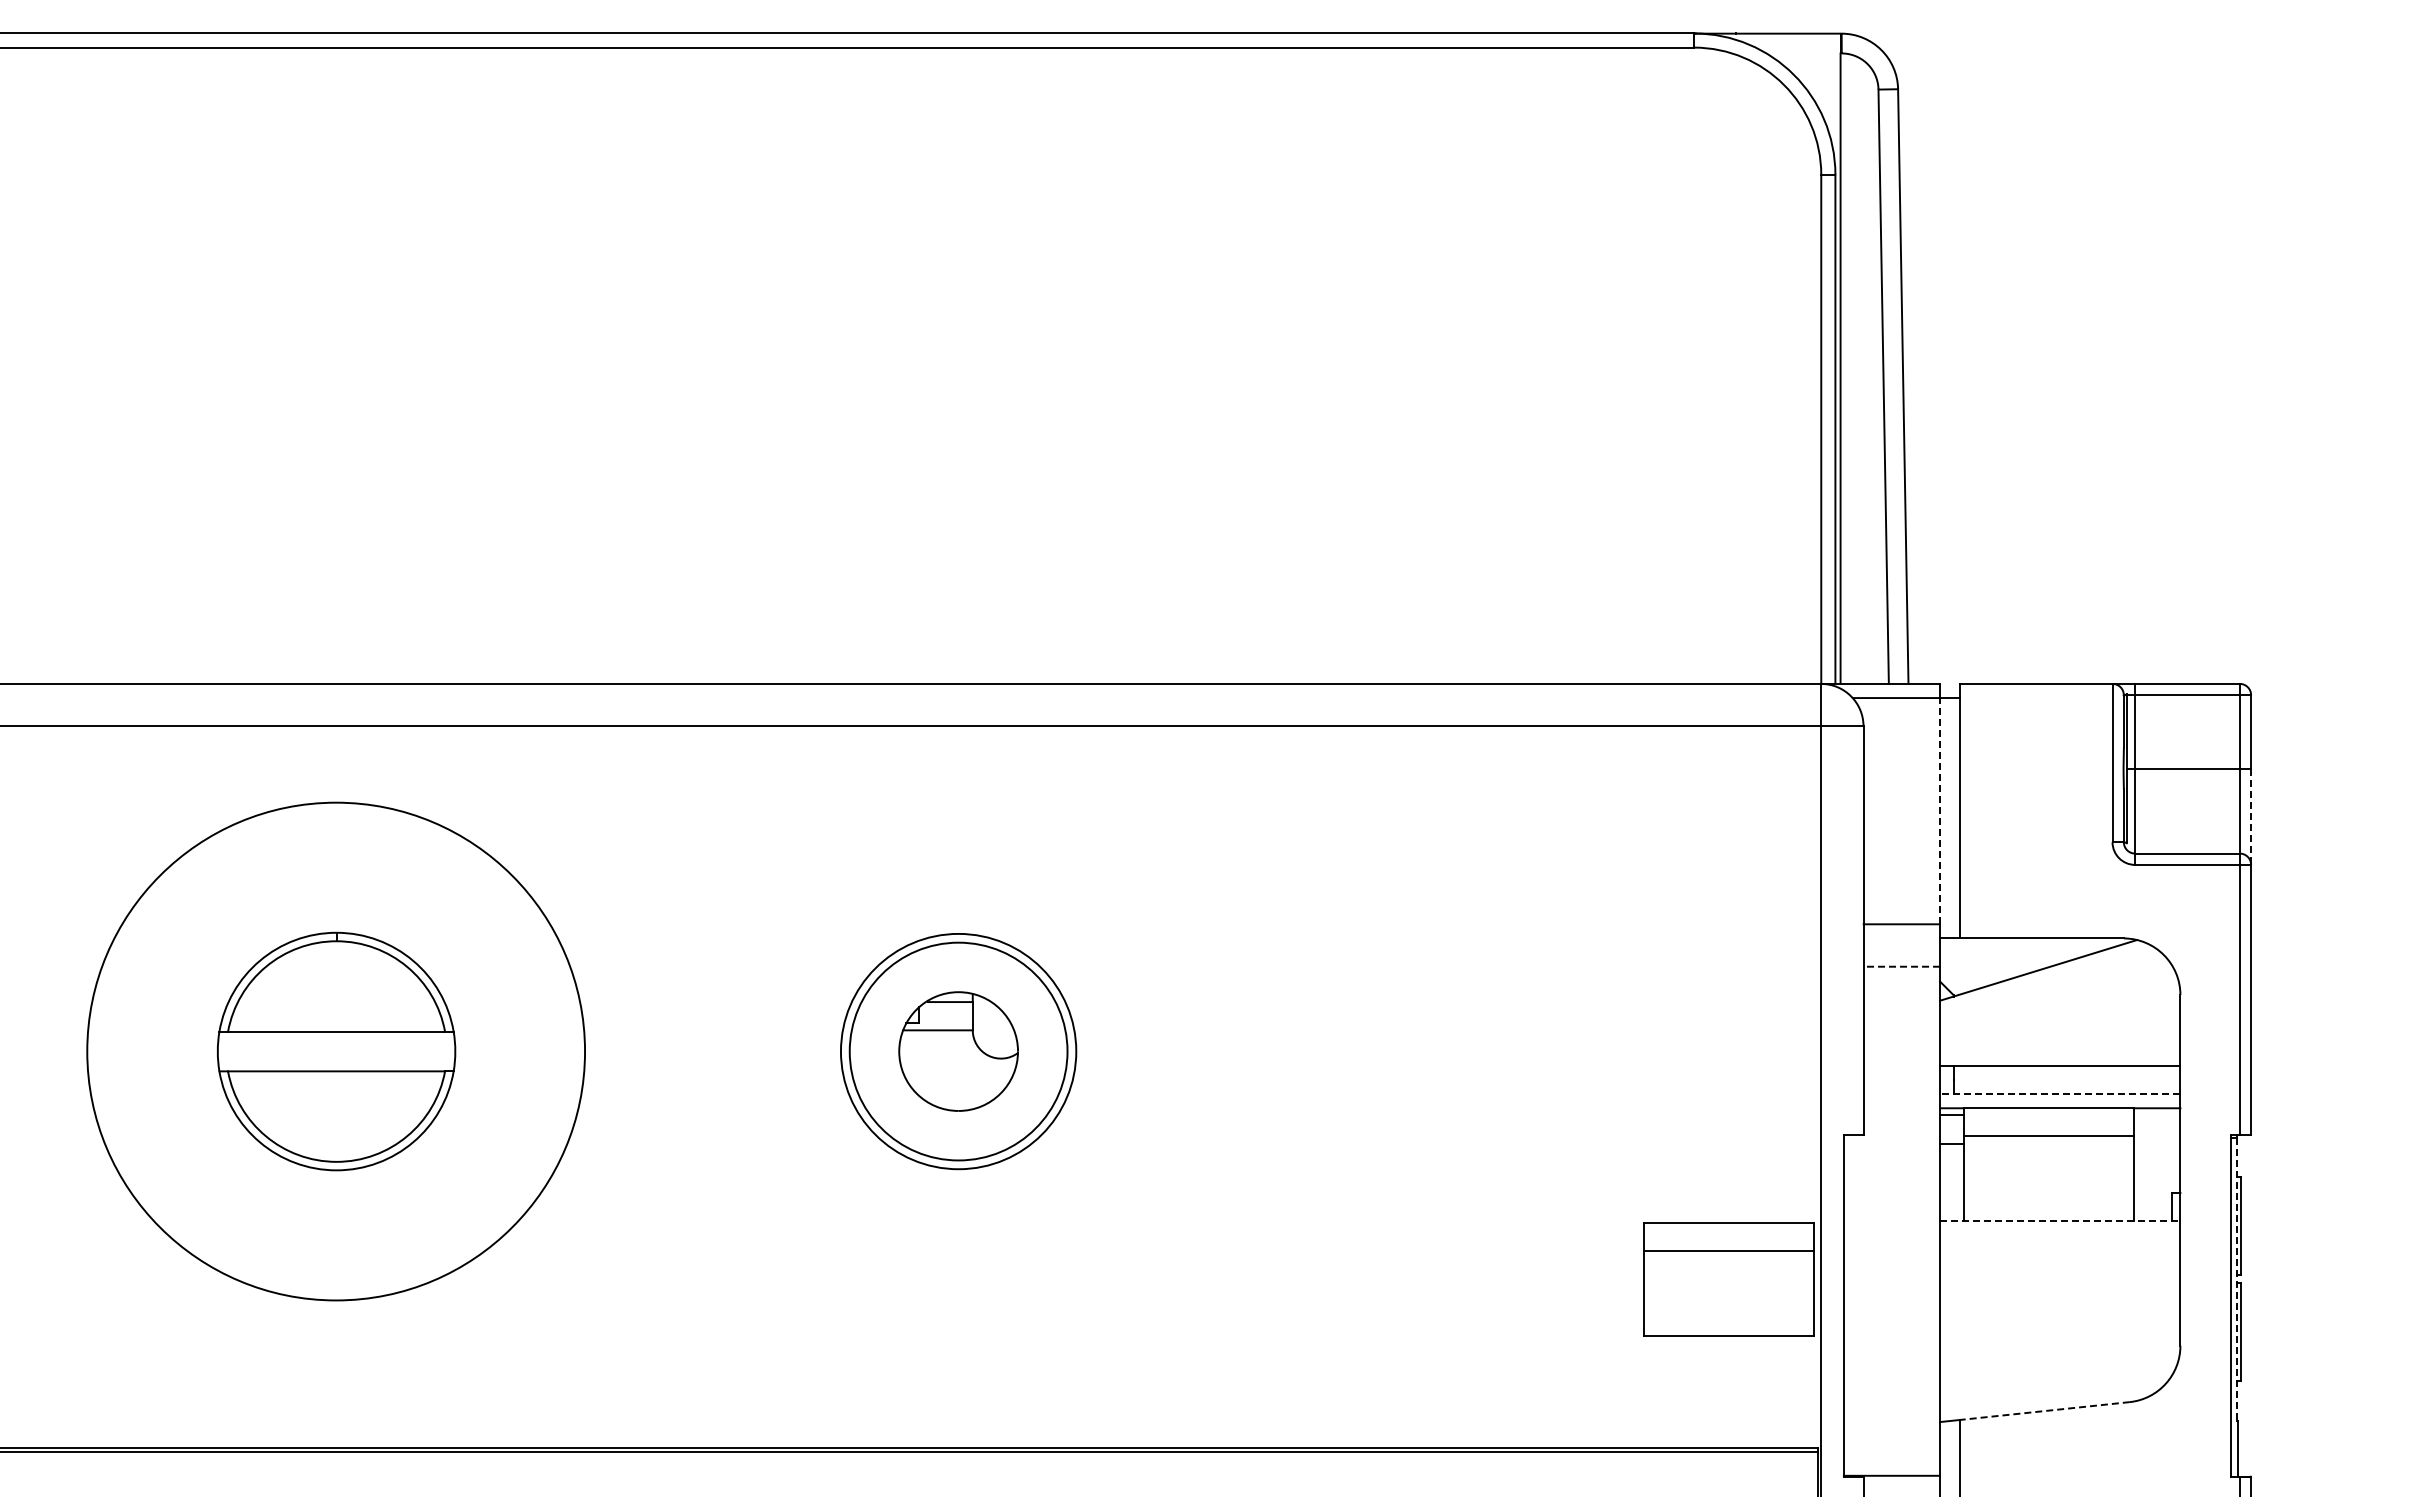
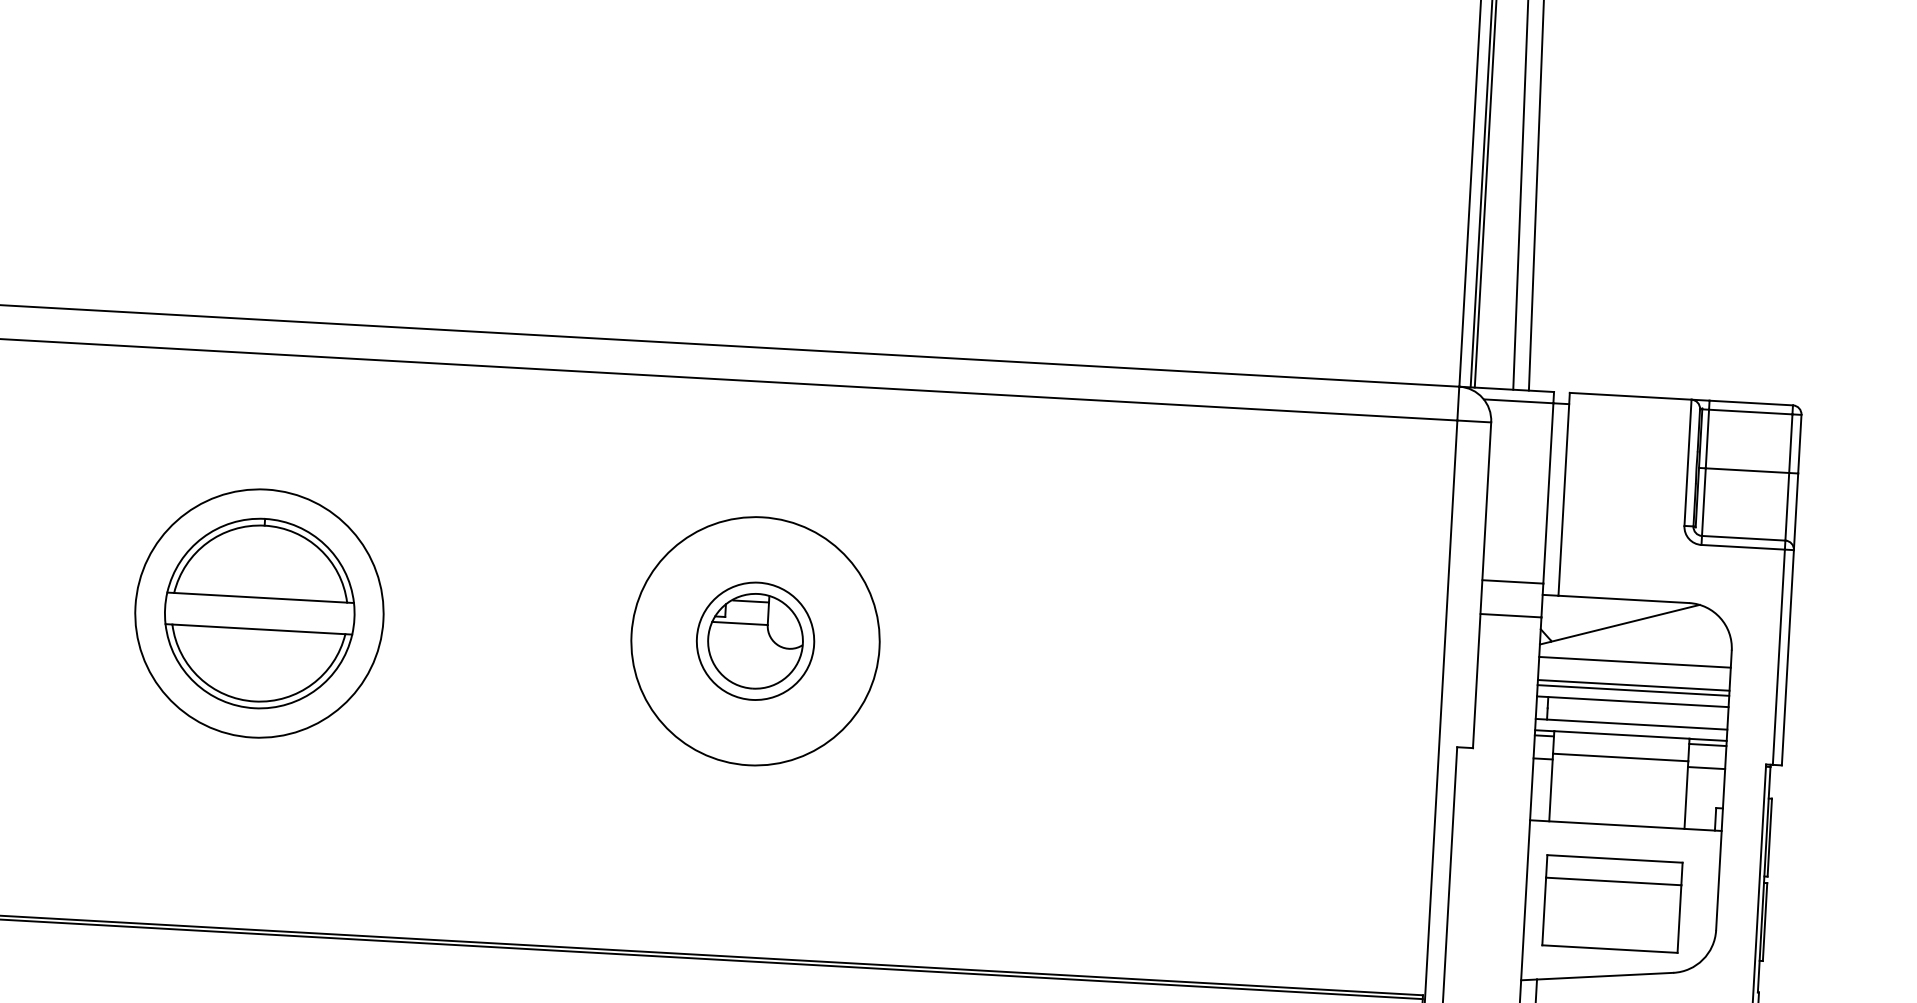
line: (1940, 810) -> (1548, 492), dashed -> solid
line: (2251, 817) -> (1796, 512), dashed -> solid
line: (1901, 966) -> (1510, 615), dashed -> solid
line: (2060, 1016) -> (1635, 662), added
line: (2060, 1045) -> (1633, 685), added
circle: (335, 1051) -> (258, 613), size x0.62
circle: (958, 1051) -> (755, 641), size x0.62
circle: (958, 1051) -> (755, 641), size x1.43
line: (2060, 1051) -> (1633, 690), added
line: (2059, 1094) -> (1630, 724), dashed -> solid
line: (2156, 1114) -> (1707, 744), added
line: (2156, 1143) -> (1706, 767), added
line: (2060, 1221) -> (1626, 825), dashed -> solid
part: (1728, 1279) -> (1612, 904), moved
line: (2236, 1279) -> (1763, 879), dashed -> solid
line: (2044, 1411) -> (1604, 976), dashed -> solid

